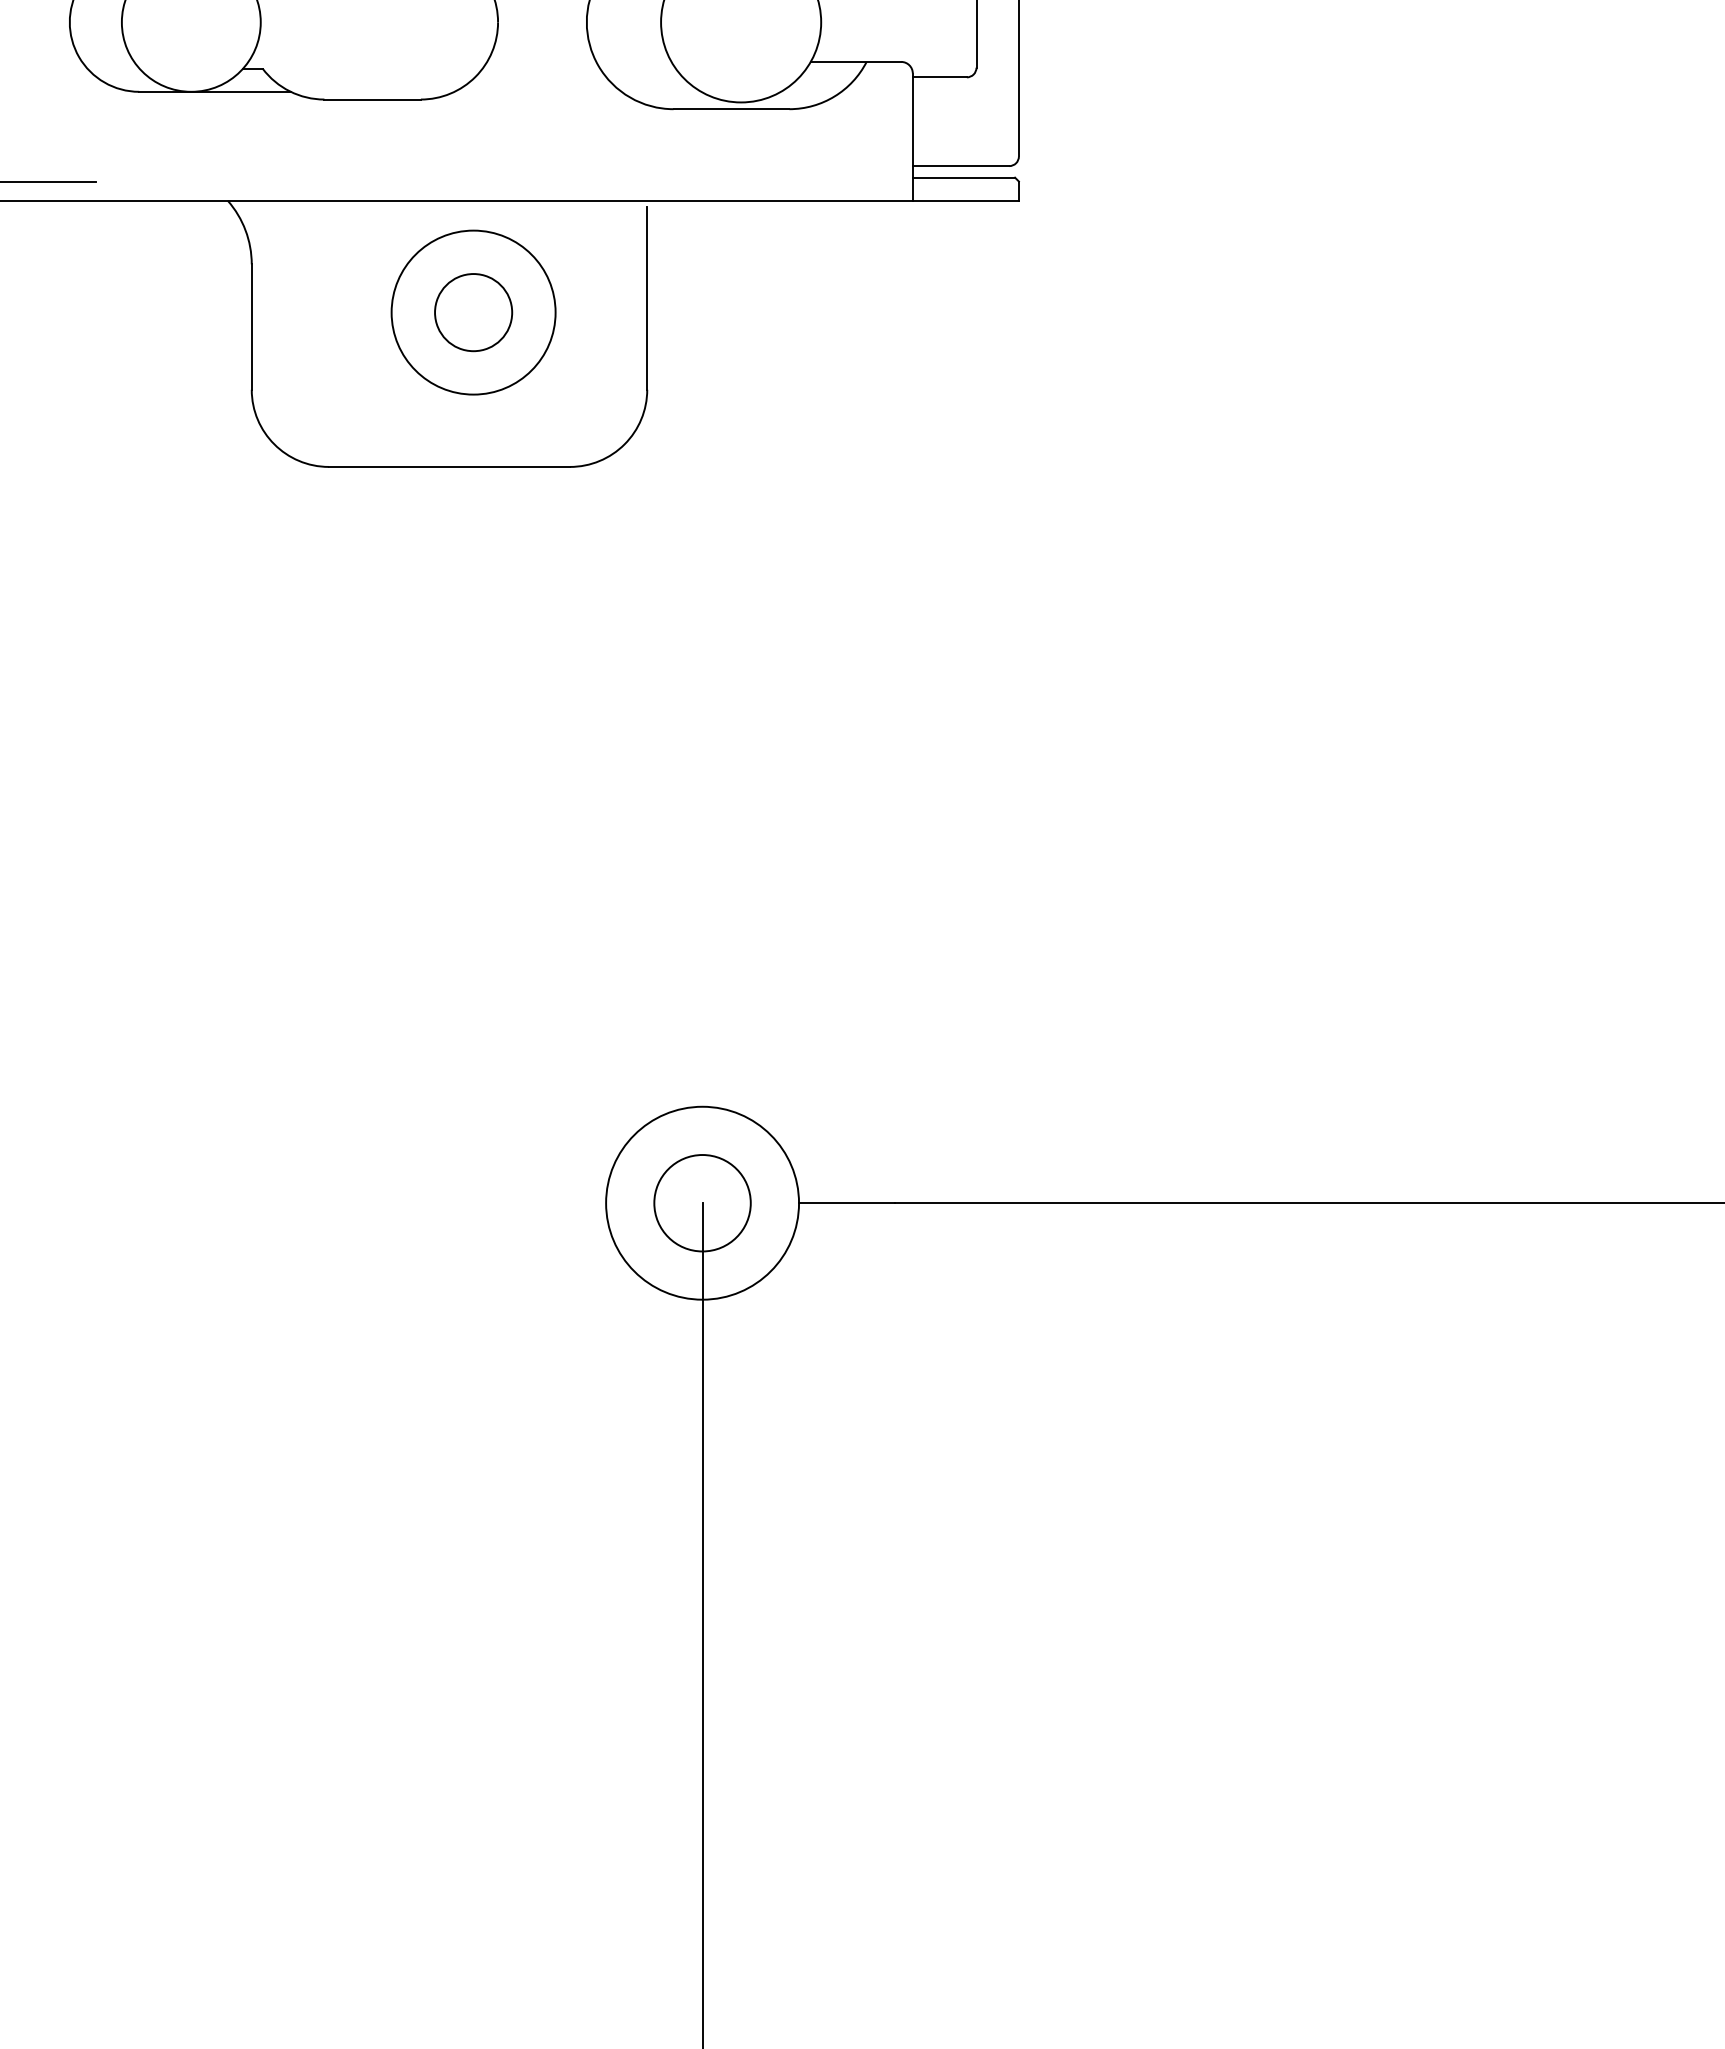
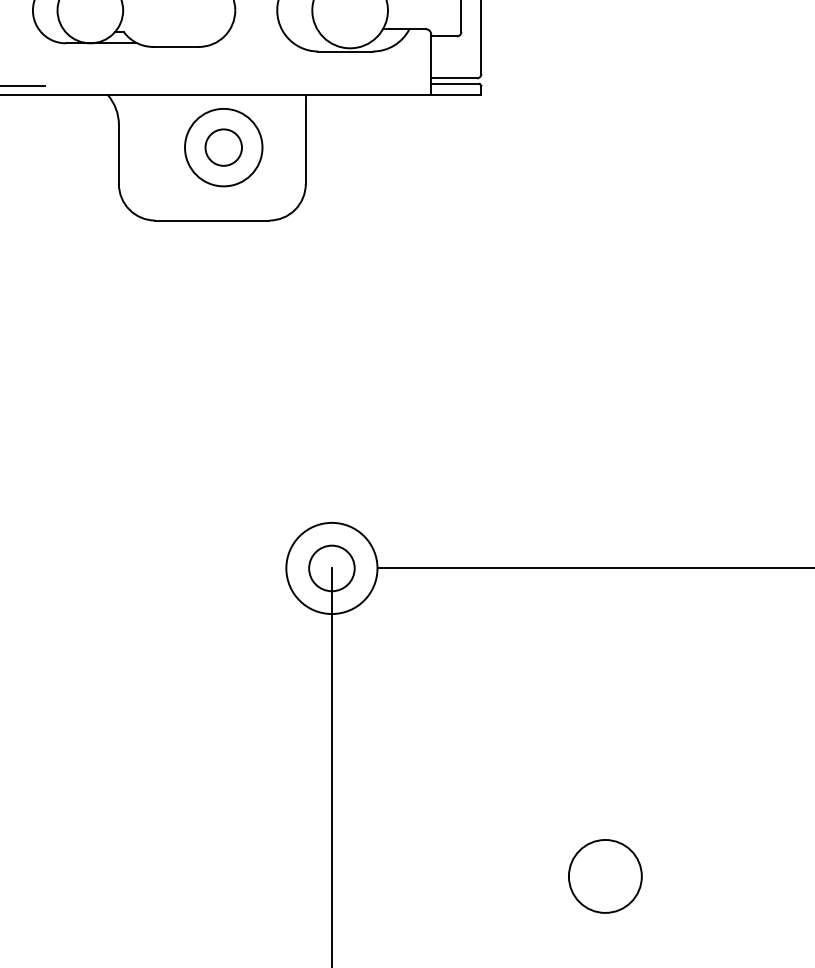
circle: (1281, 1855) -> (605, 876), added

